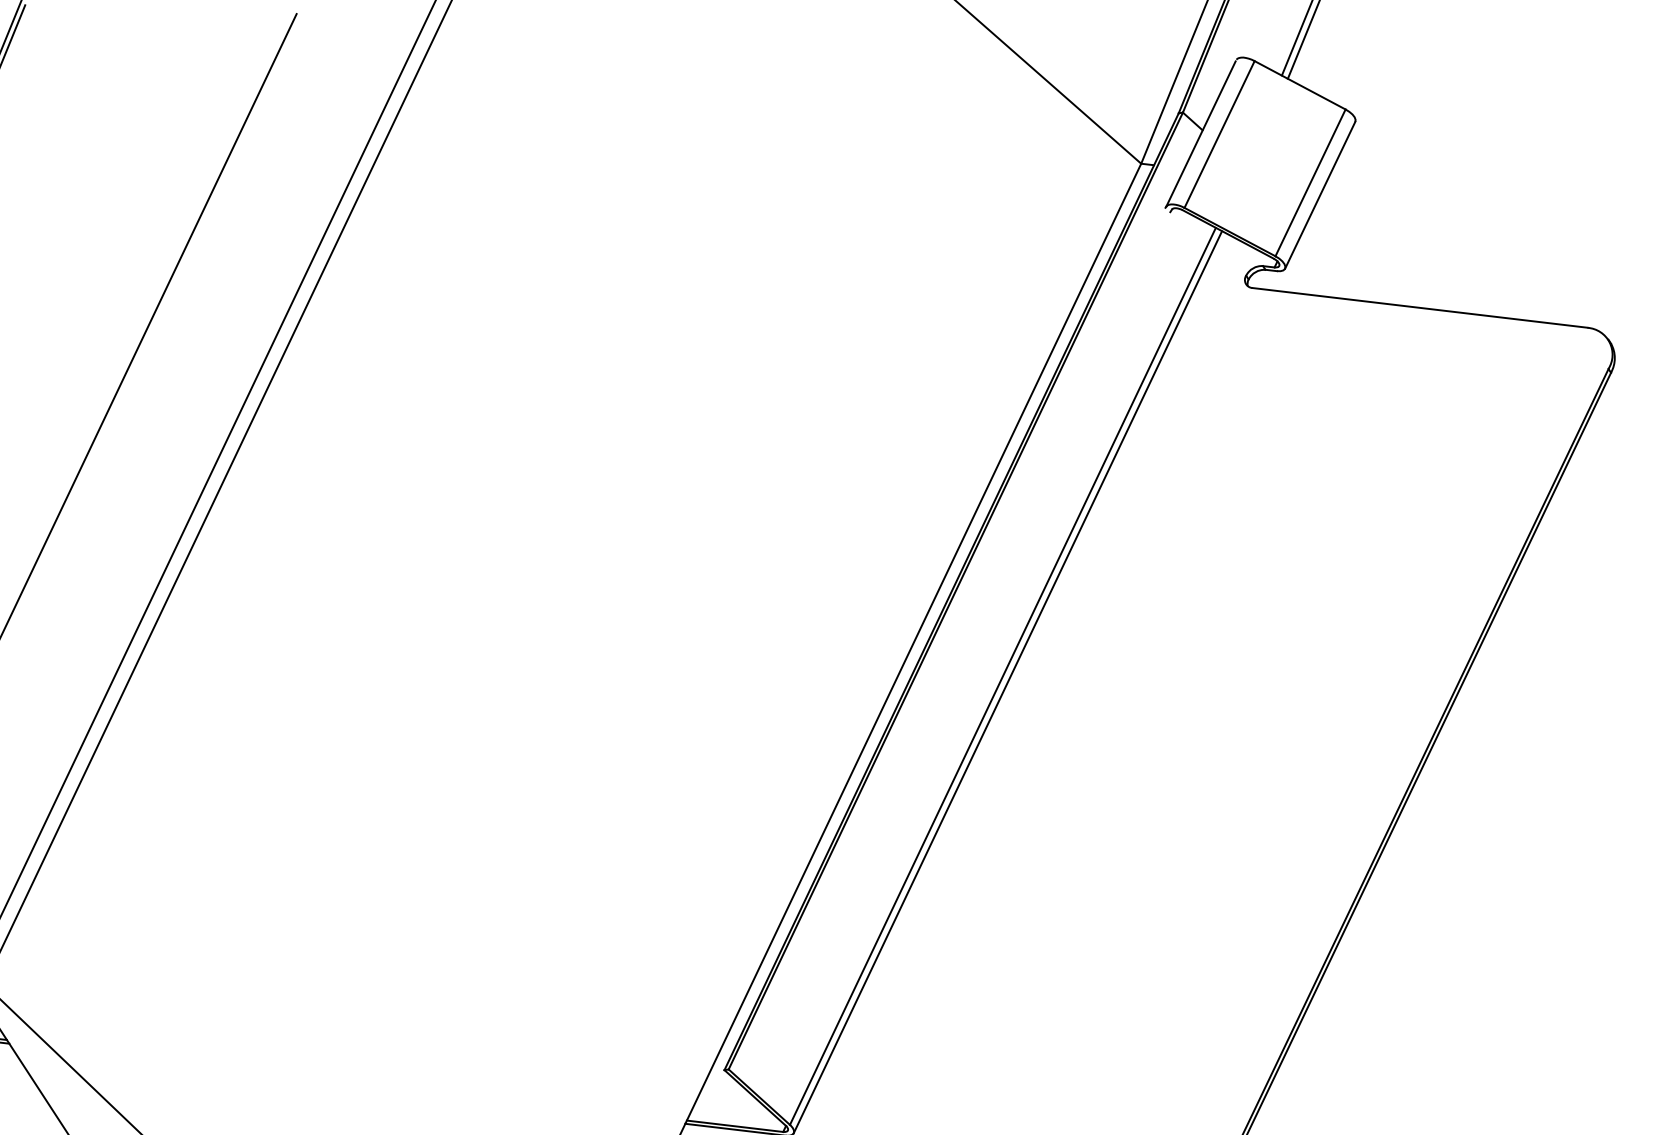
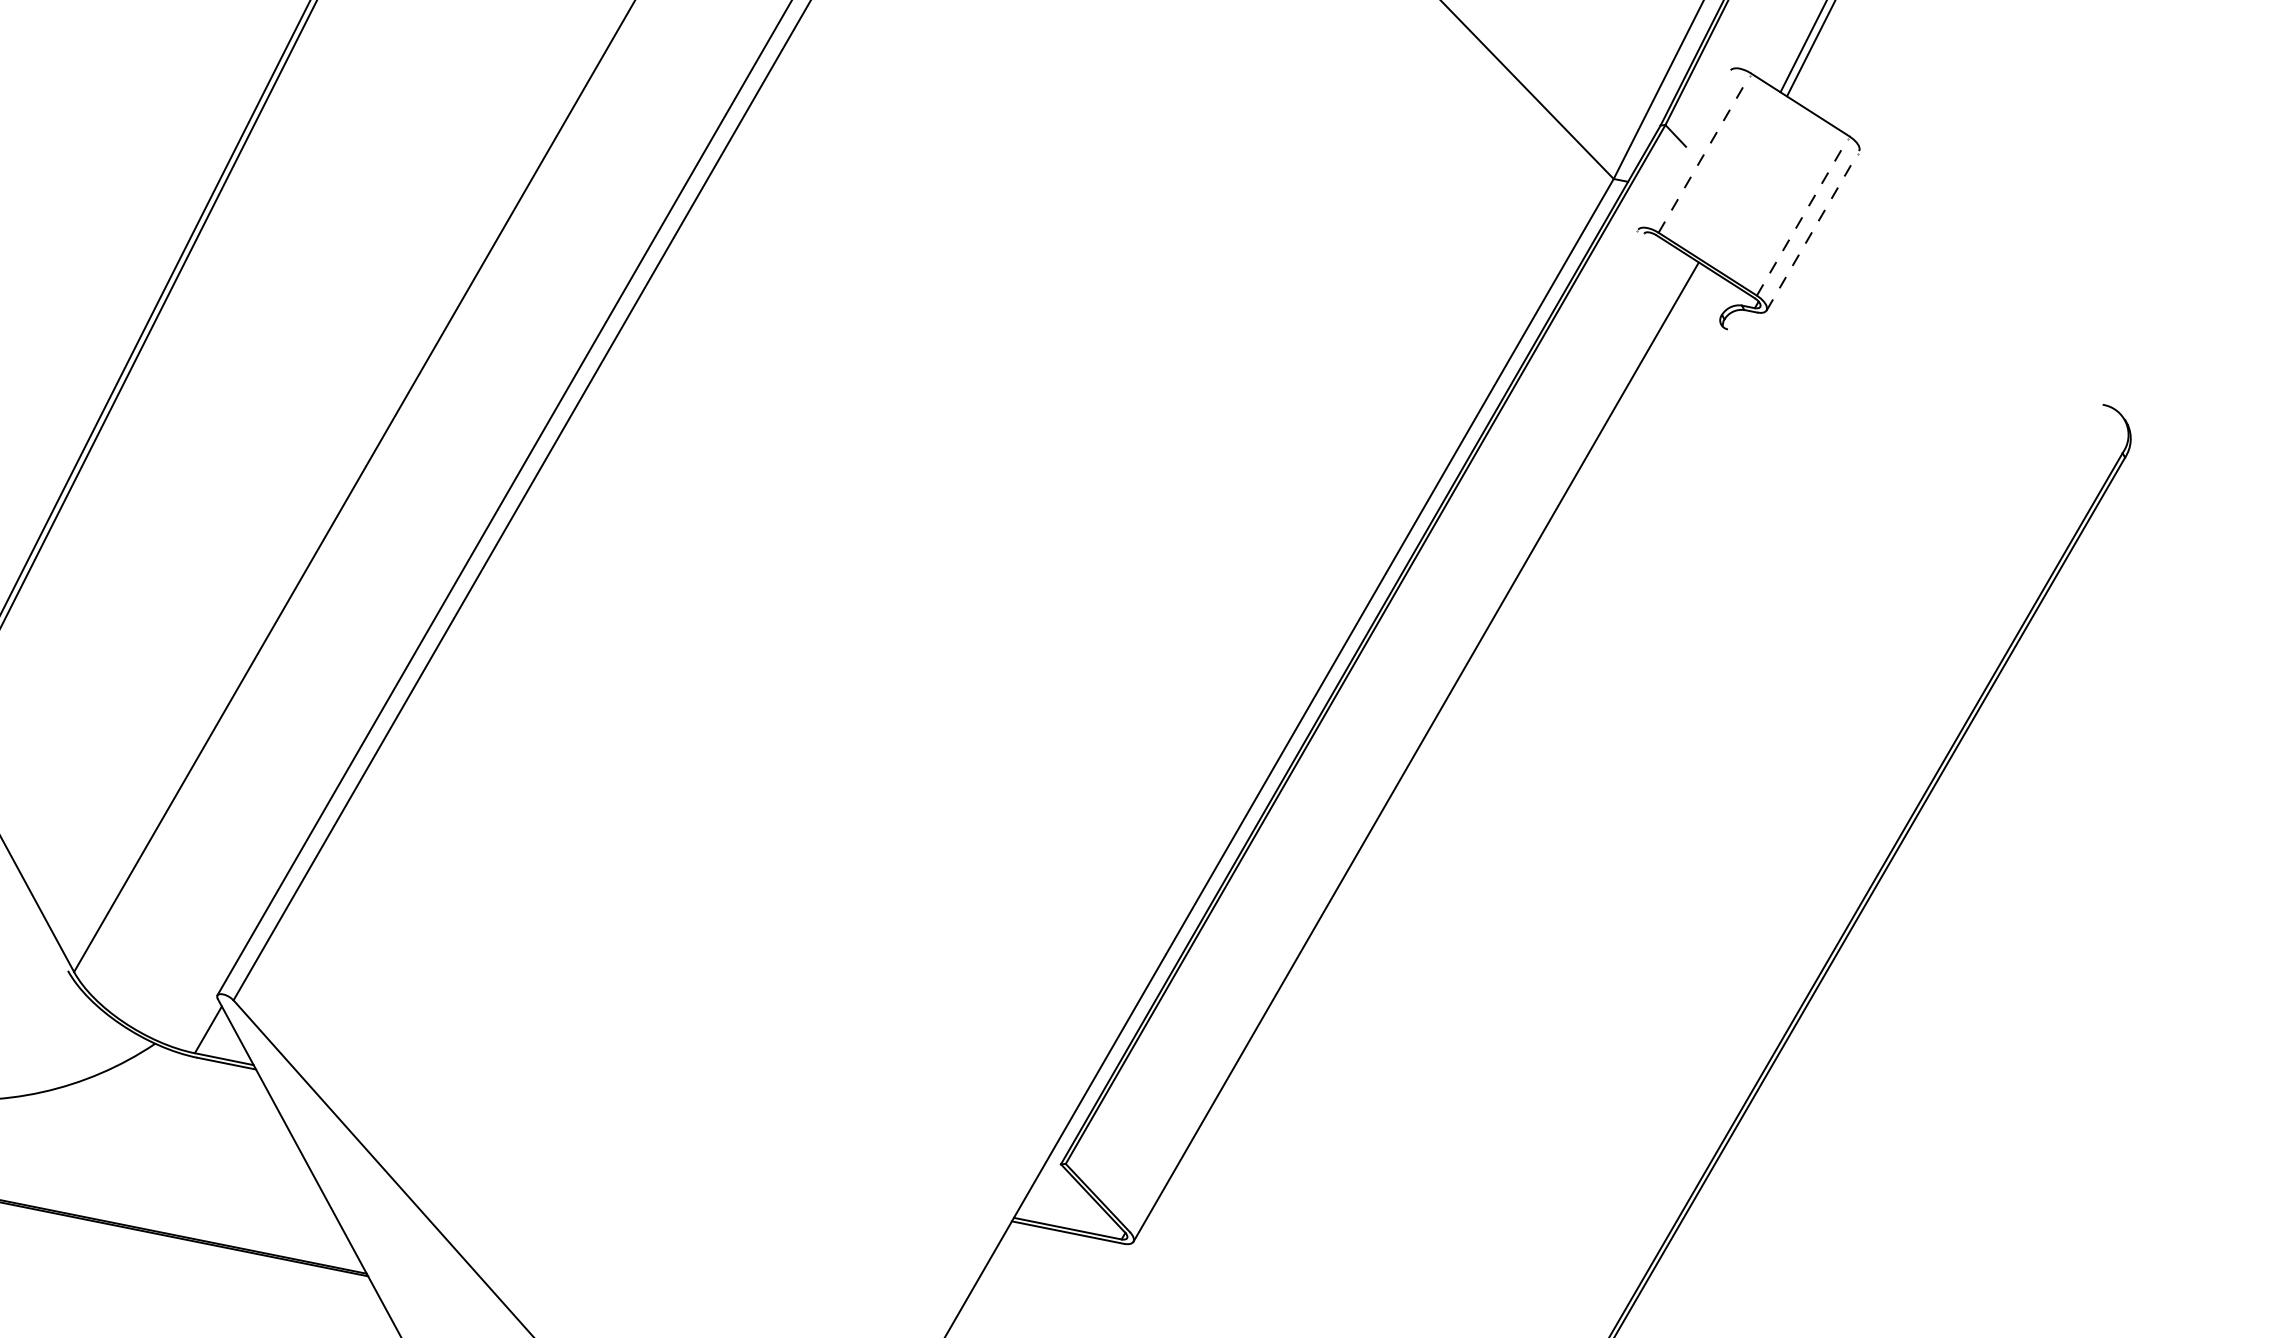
line: (1200, 133) -> (1683, 150), removed
line: (1220, 133) -> (1705, 152), solid -> dashed
line: (1310, 182) -> (1803, 215), solid -> dashed
line: (1320, 194) -> (1813, 230), solid -> dashed
line: (1420, 307) -> (1915, 366), removed
line: (1002, 676) -> (1410, 745), removed

